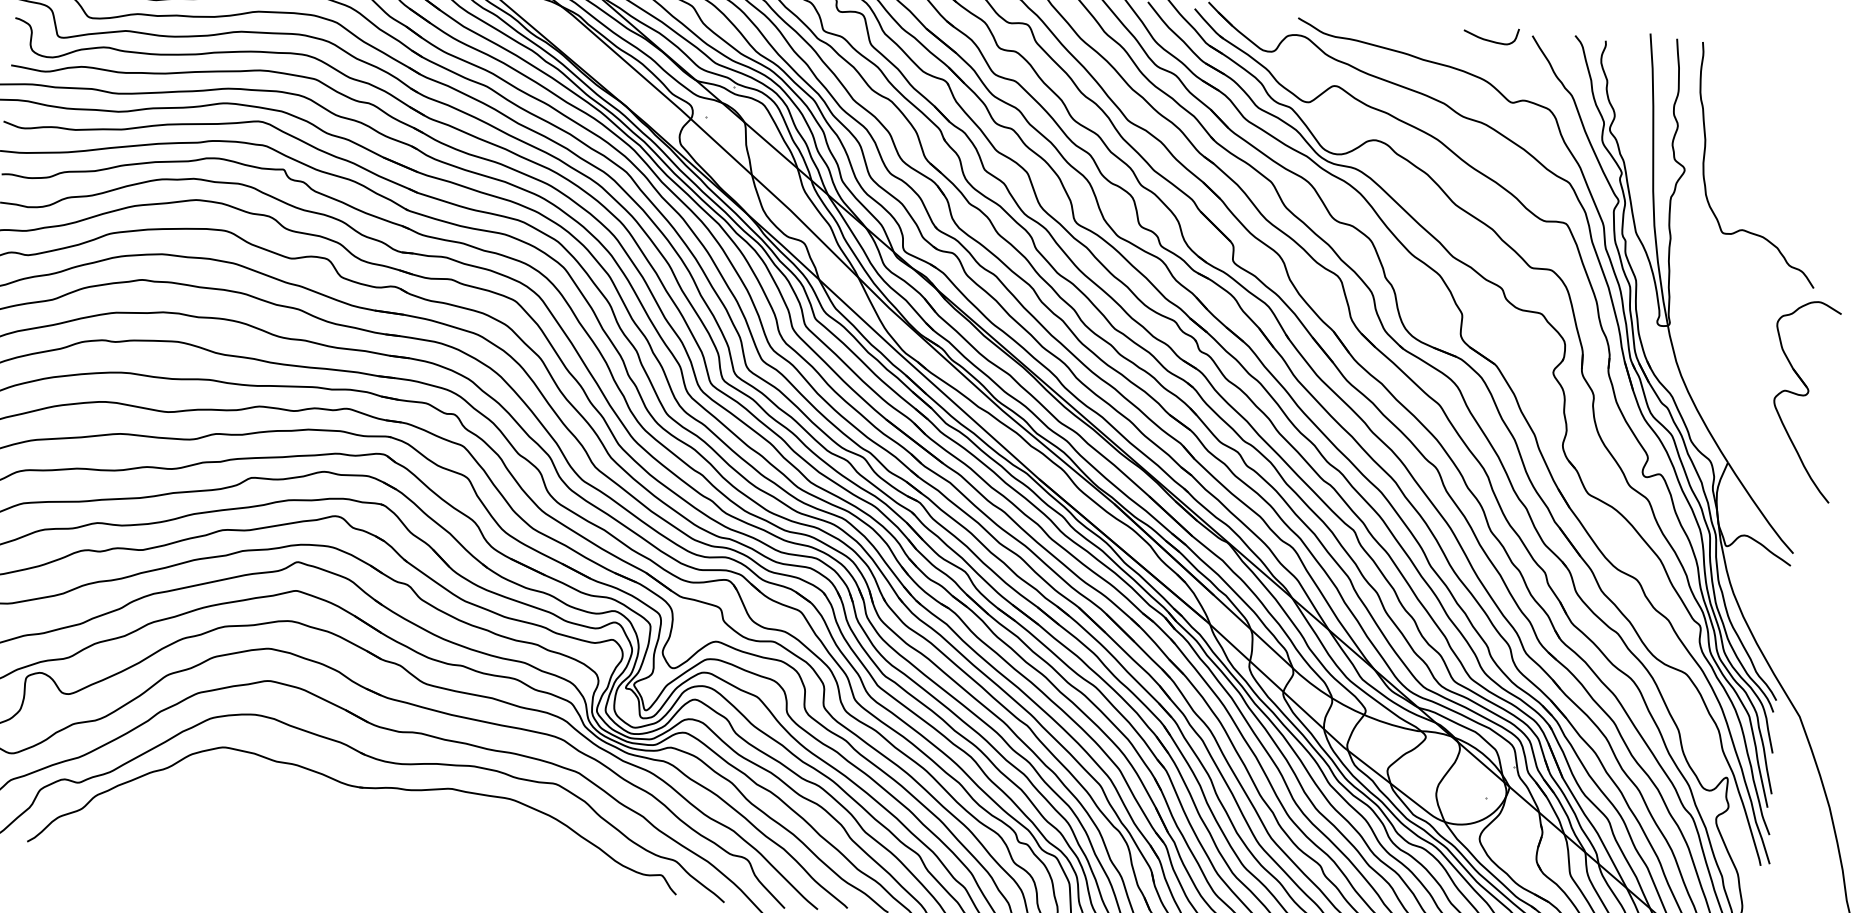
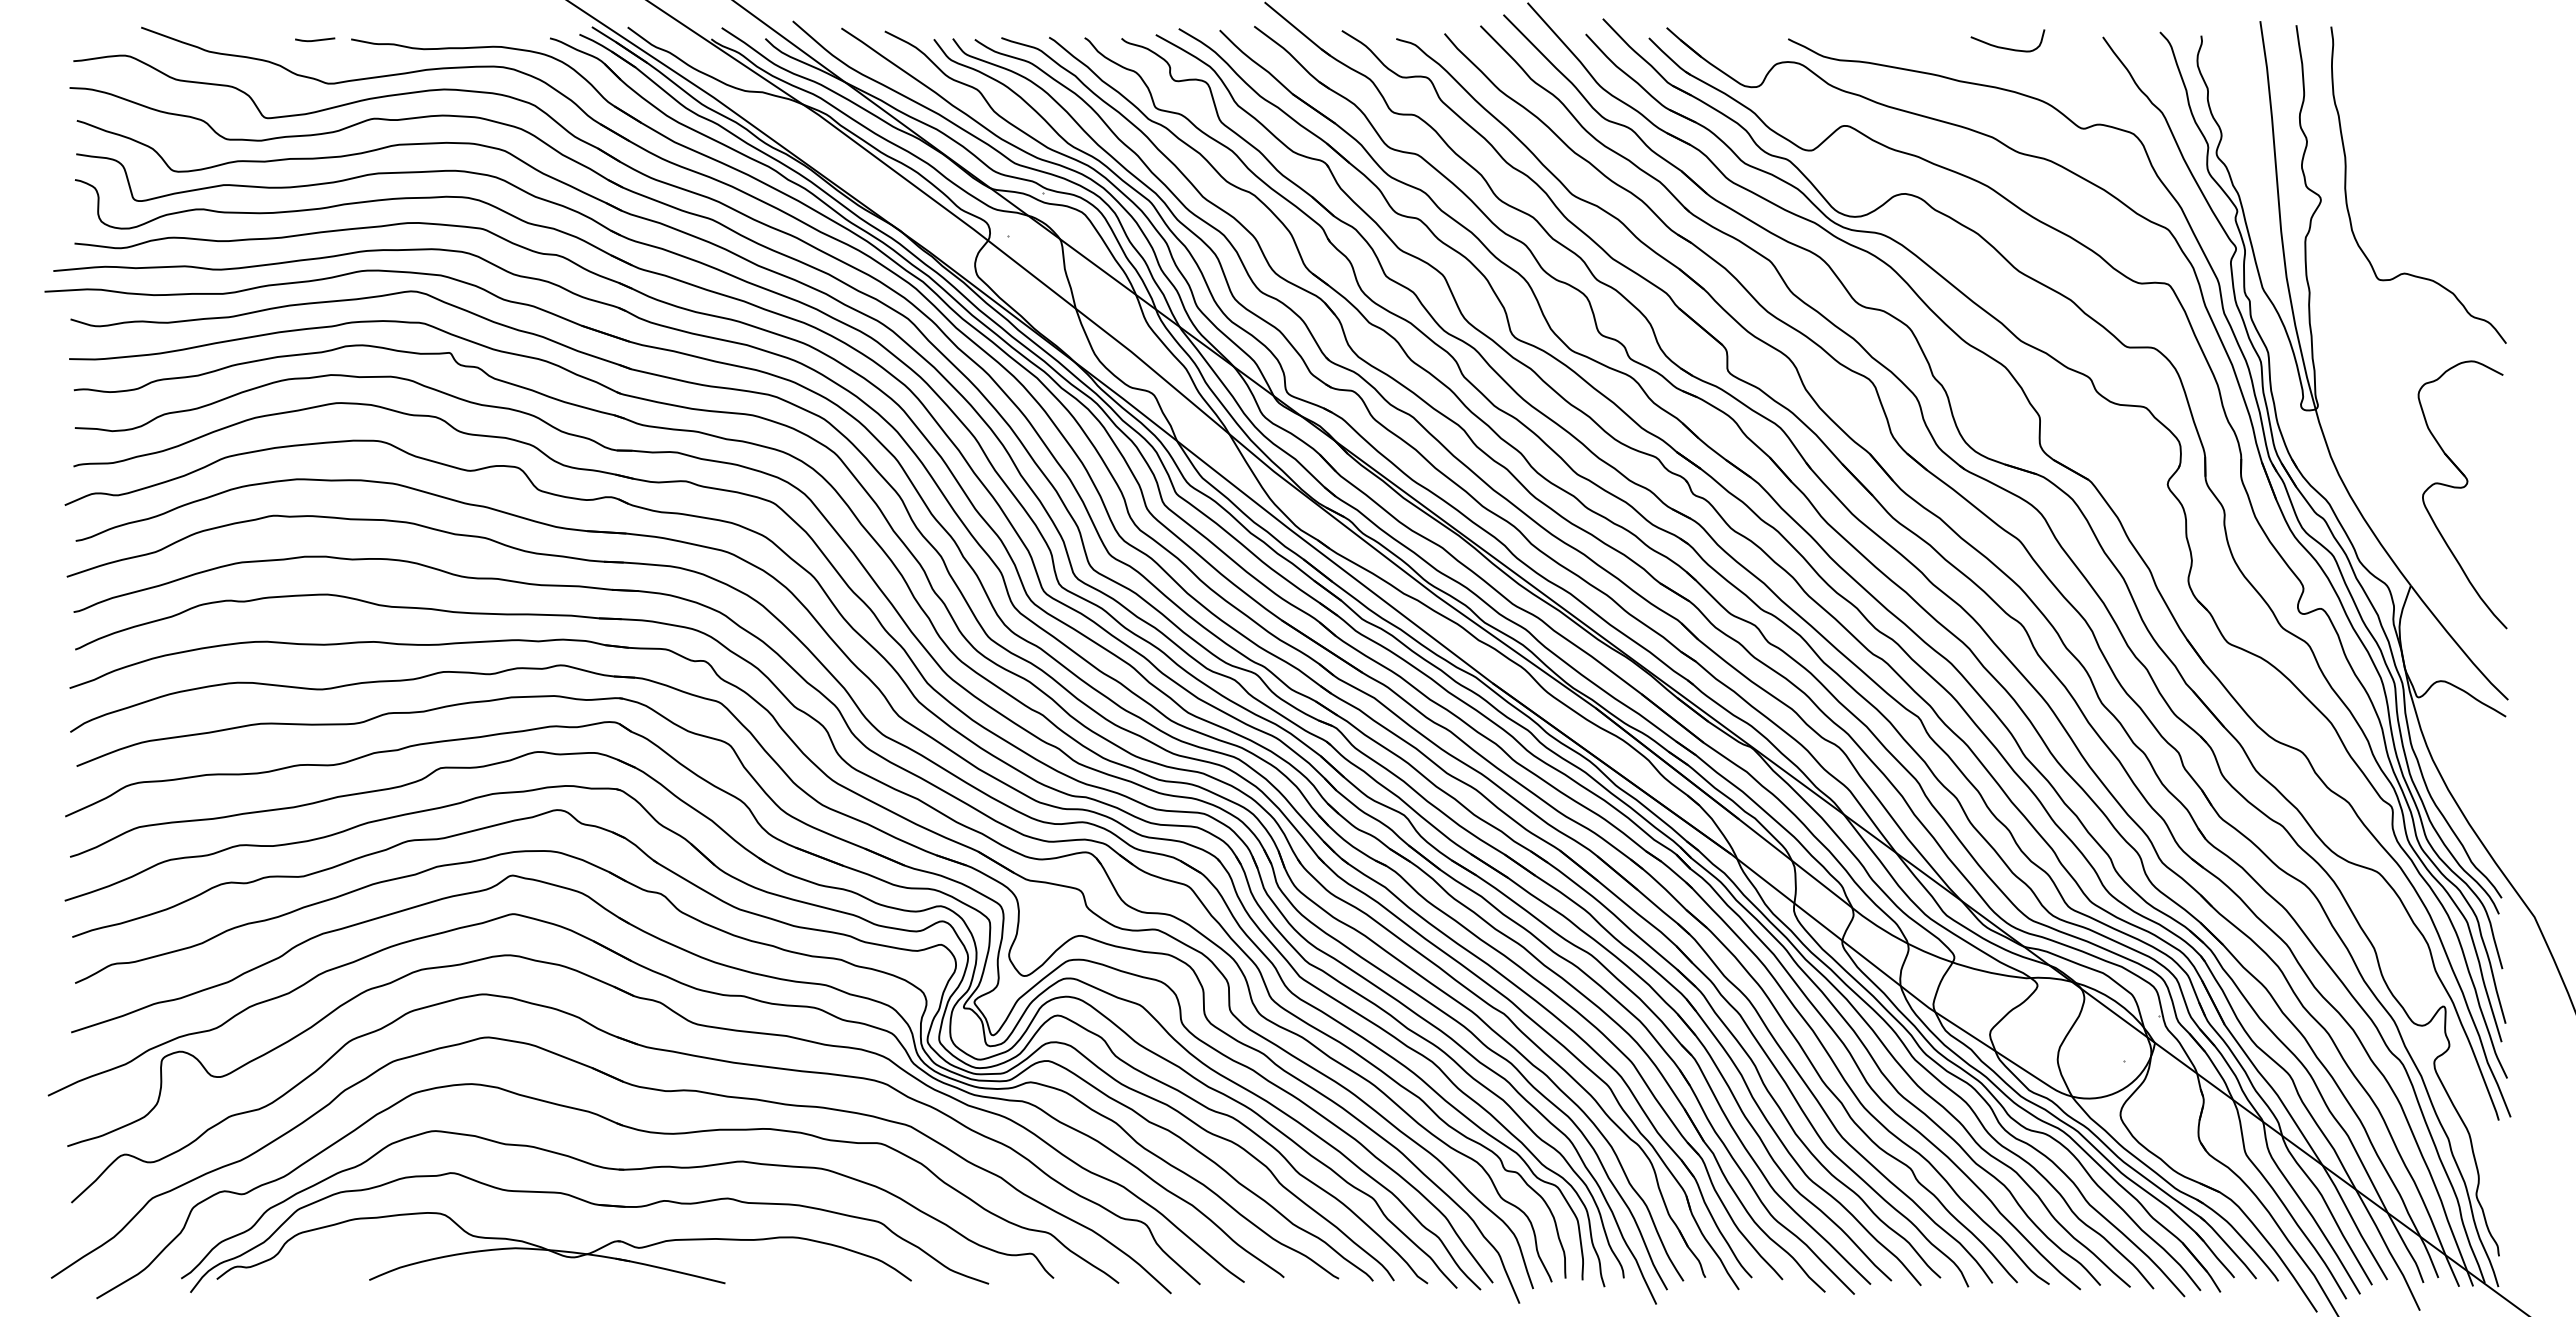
curve: (1489, 40) -> (2006, 47), moved
part: (1803, 400) -> (2462, 494), moved
part: (338, 844) -> (597, 1248), added

